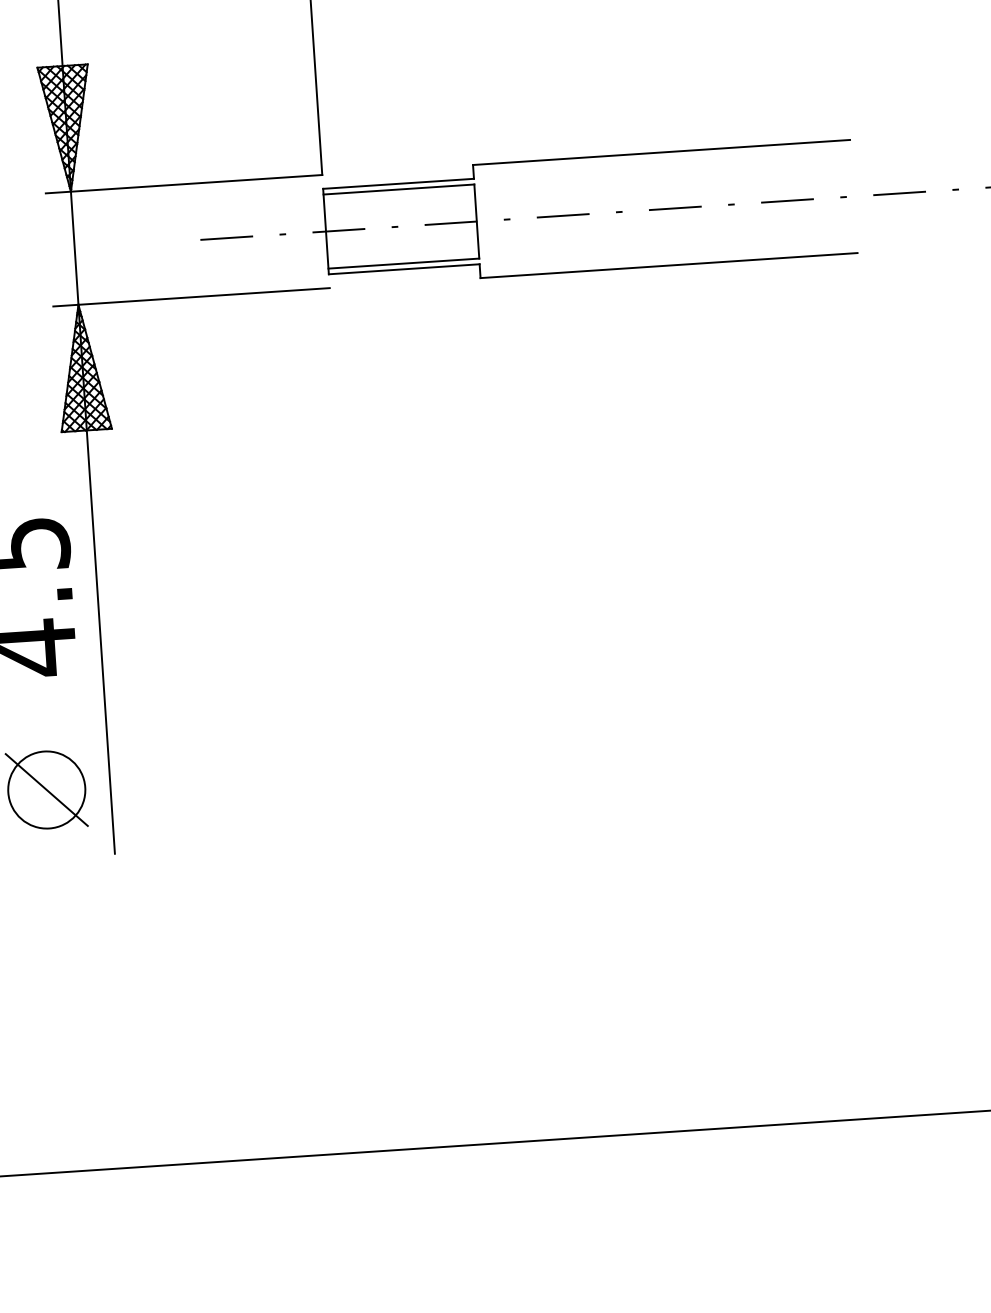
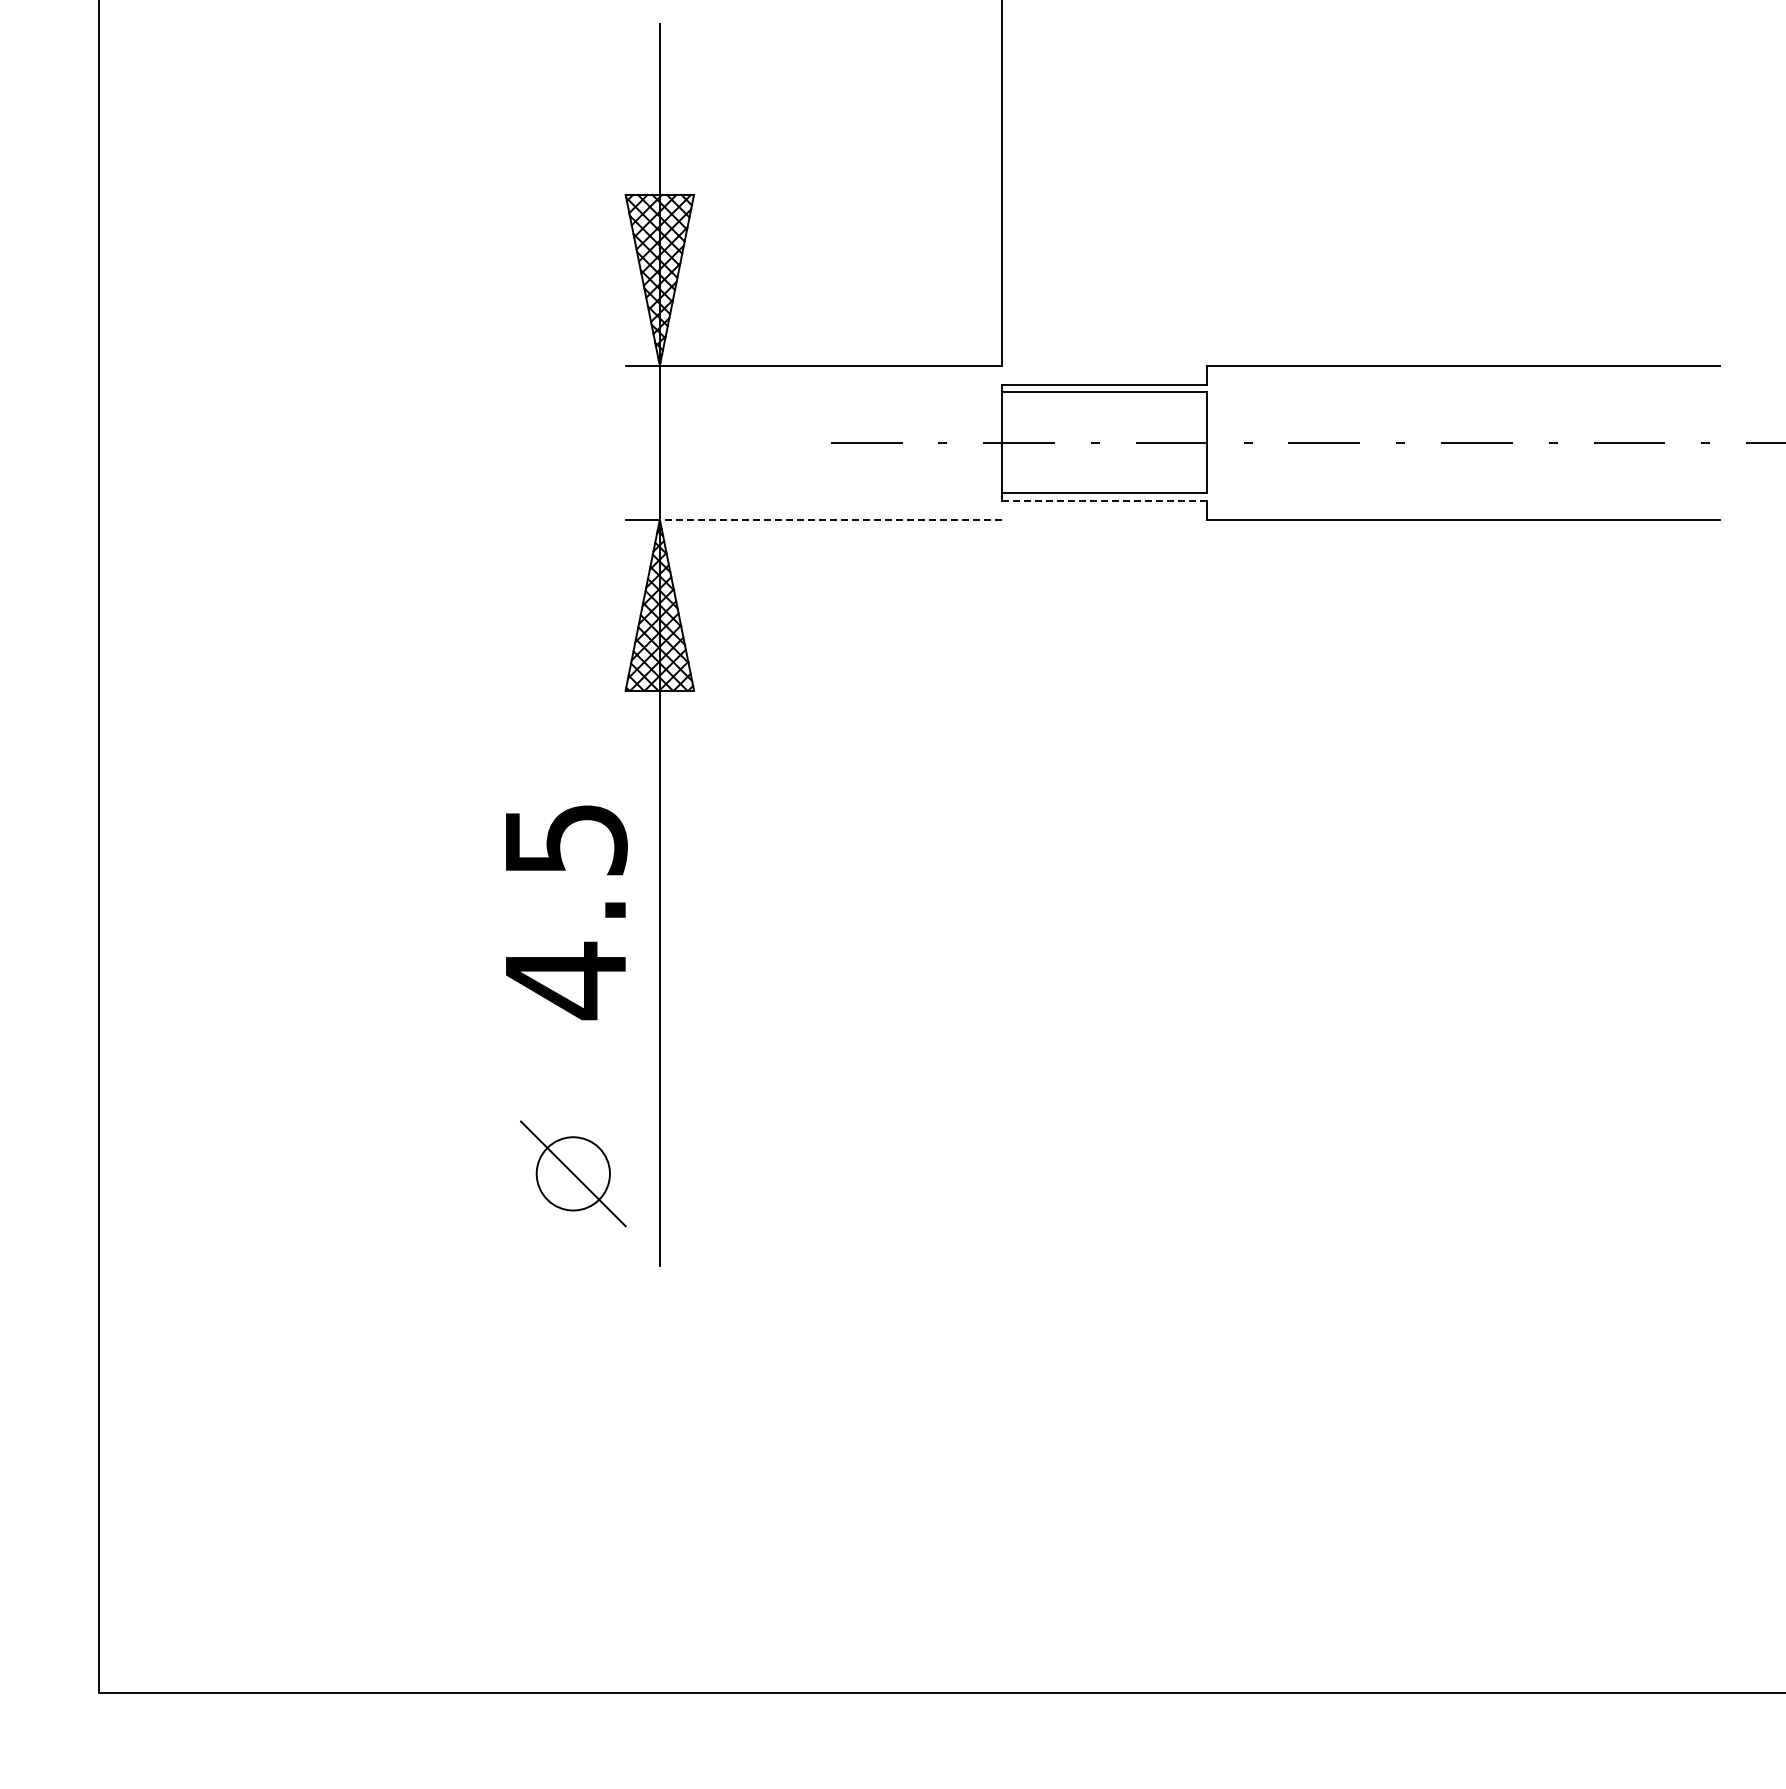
line: (404, 269) -> (1104, 500), solid -> dashed
line: (203, 296) -> (830, 519), solid -> dashed
circle: (46, 789) -> (573, 1173), size x0.7

